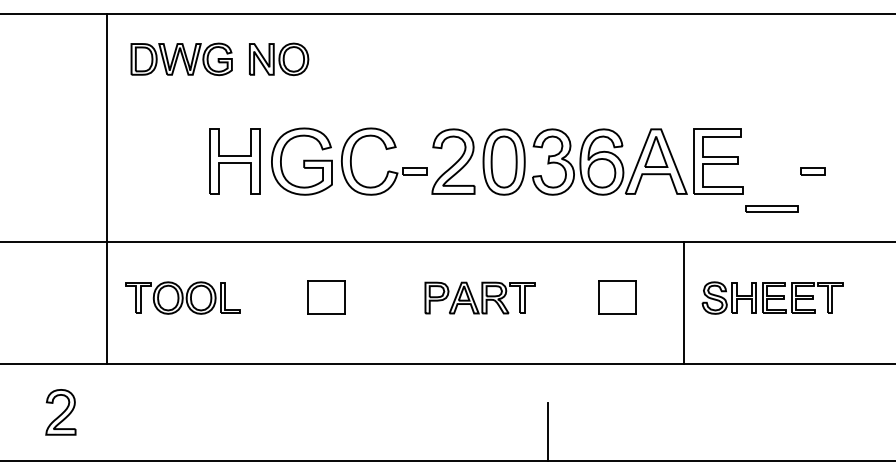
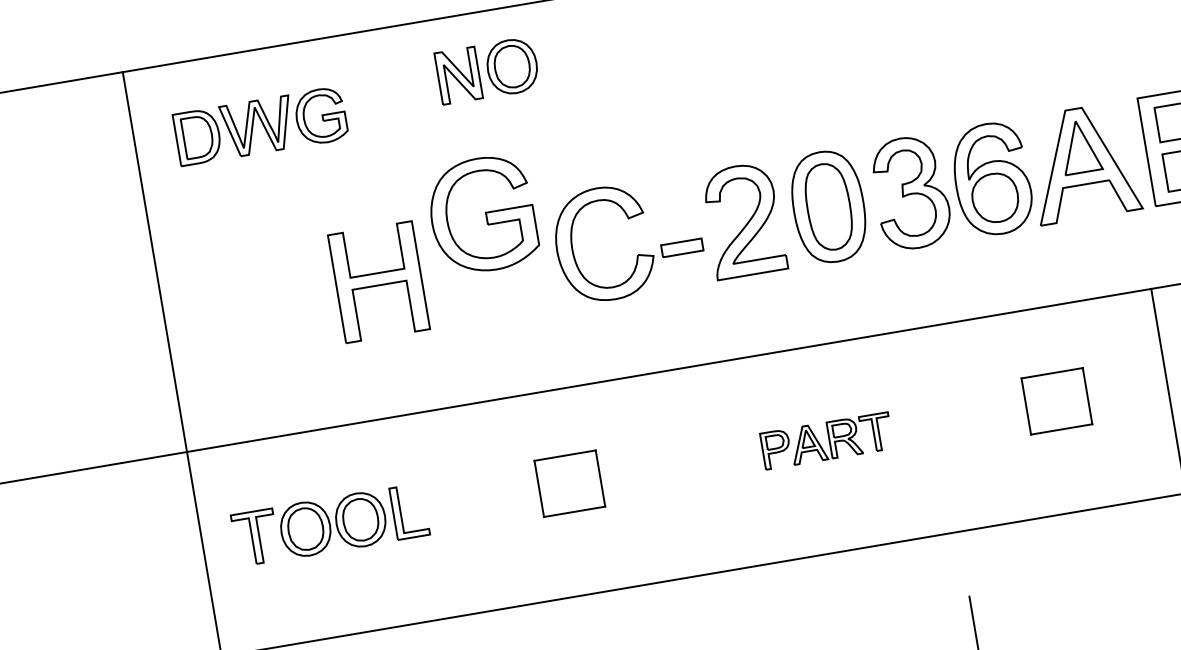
part: (279, 59) -> (488, 70), moved
part: (301, 161) -> (481, 214), moved
part: (479, 297) -> (825, 440), size x0.7

